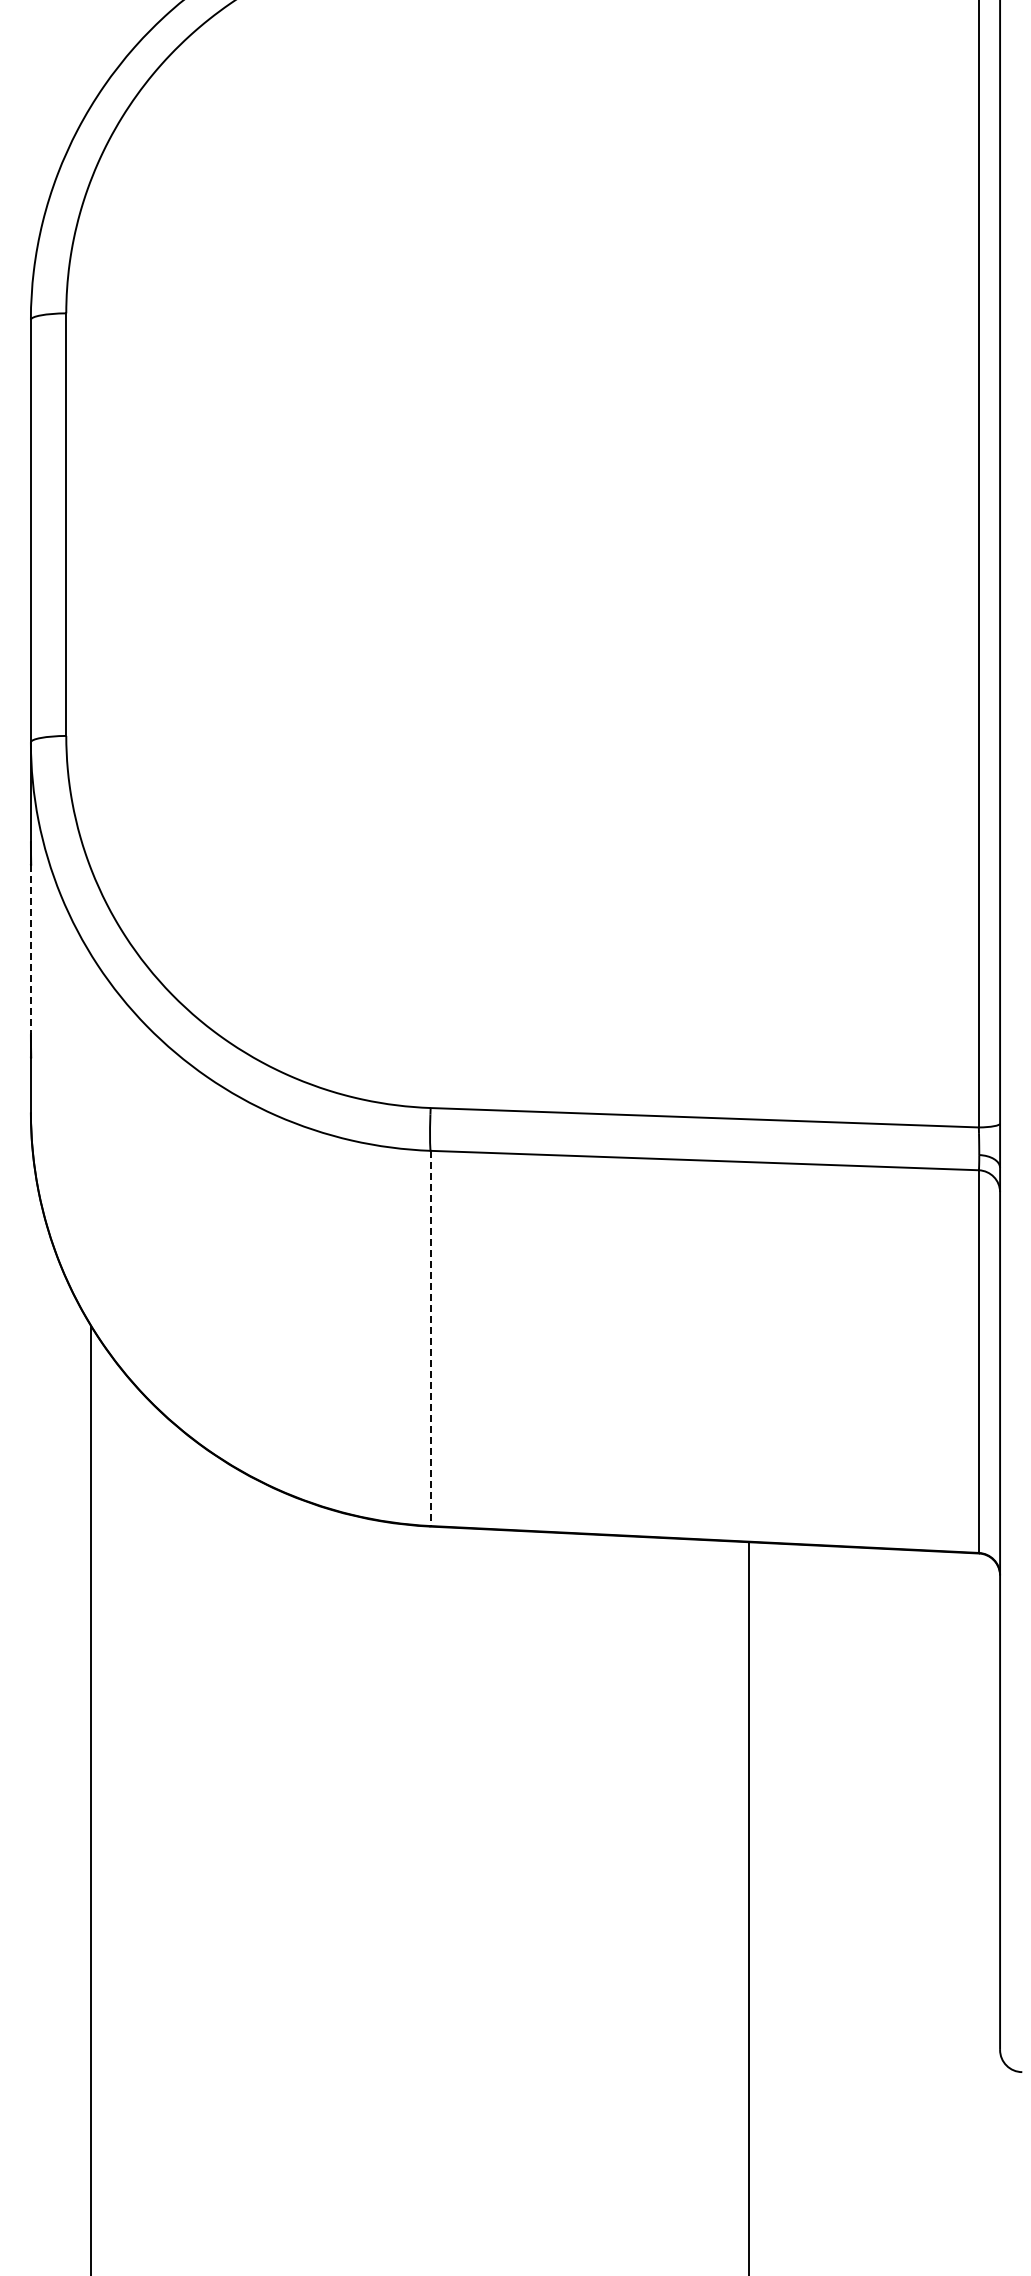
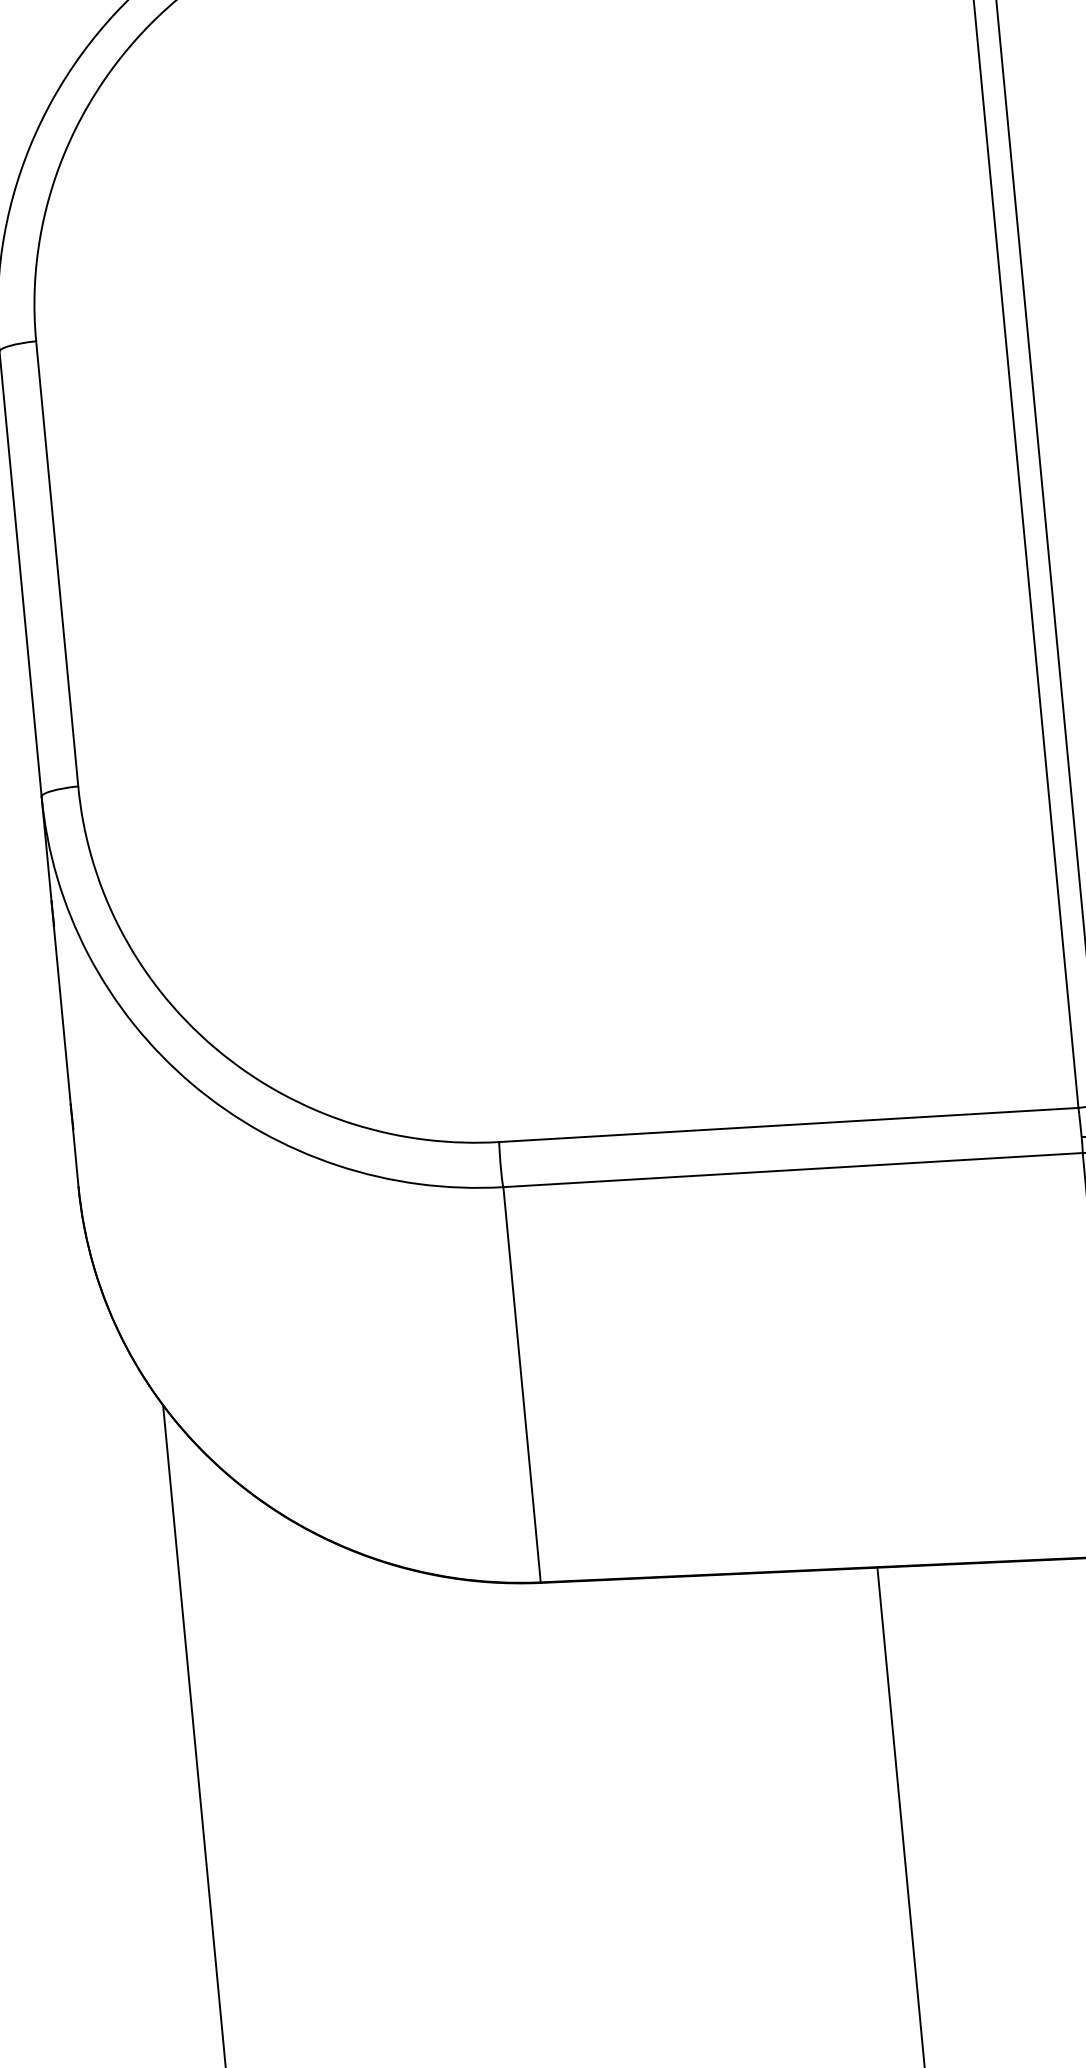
line: (30, 949) -> (61, 1014), dashed -> solid
line: (430, 1338) -> (521, 1384), dashed -> solid

